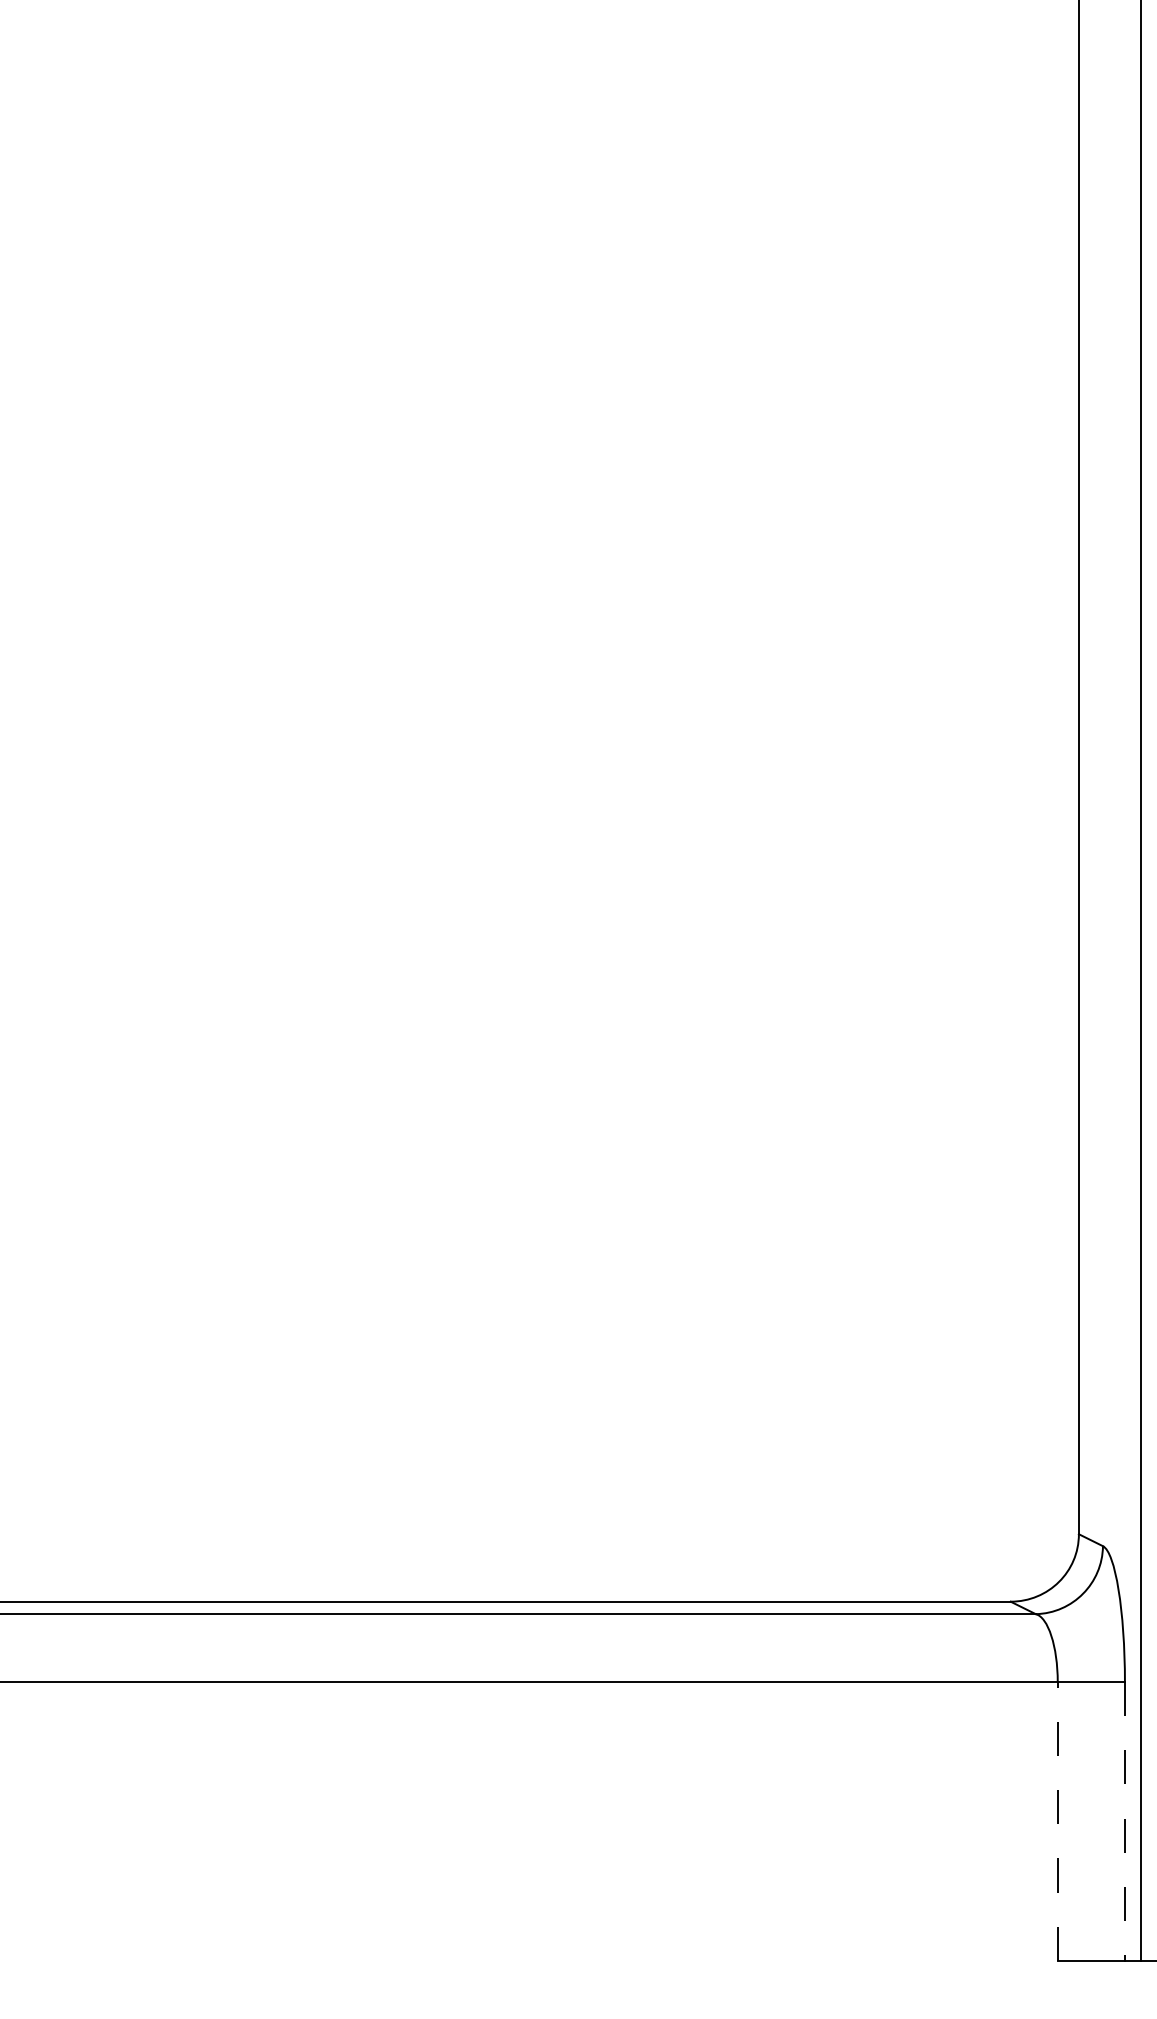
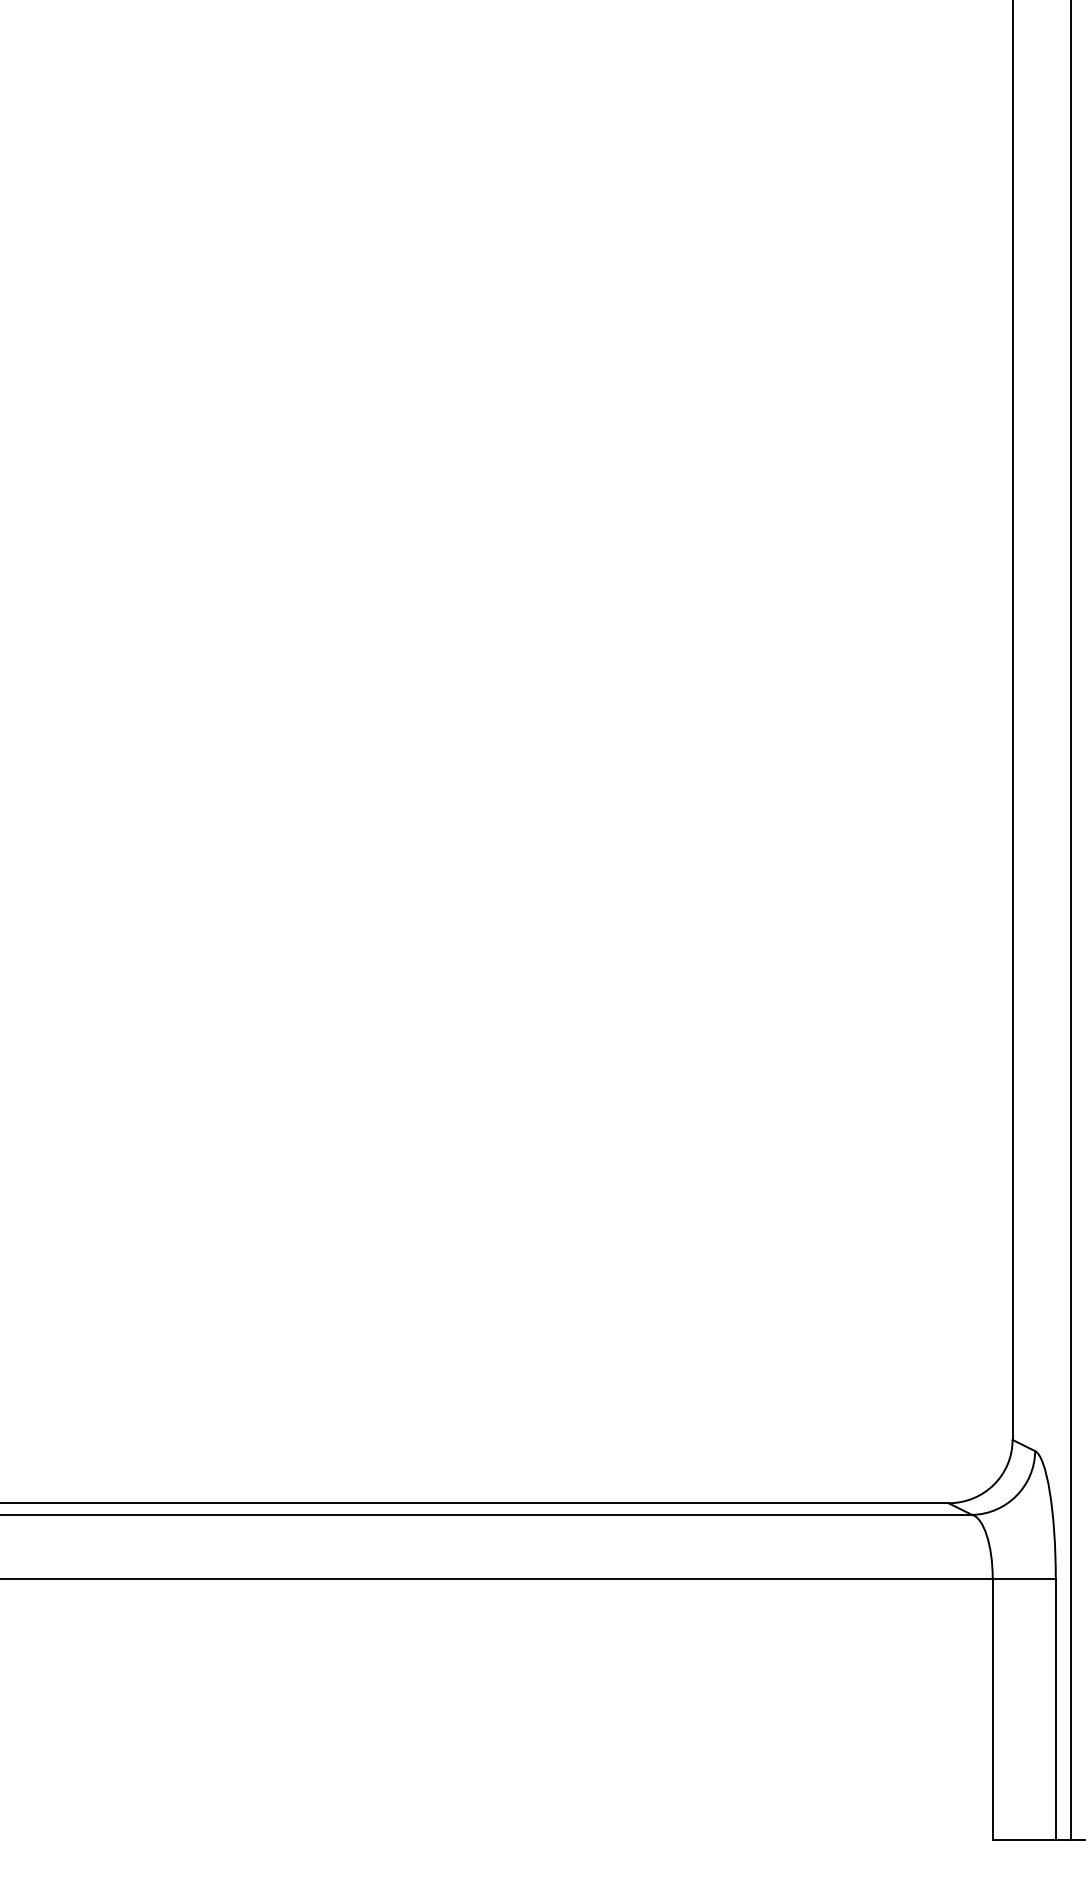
line: (1057, 1821) -> (992, 1709), dashed -> solid
line: (1124, 1821) -> (1055, 1709), dashed -> solid

